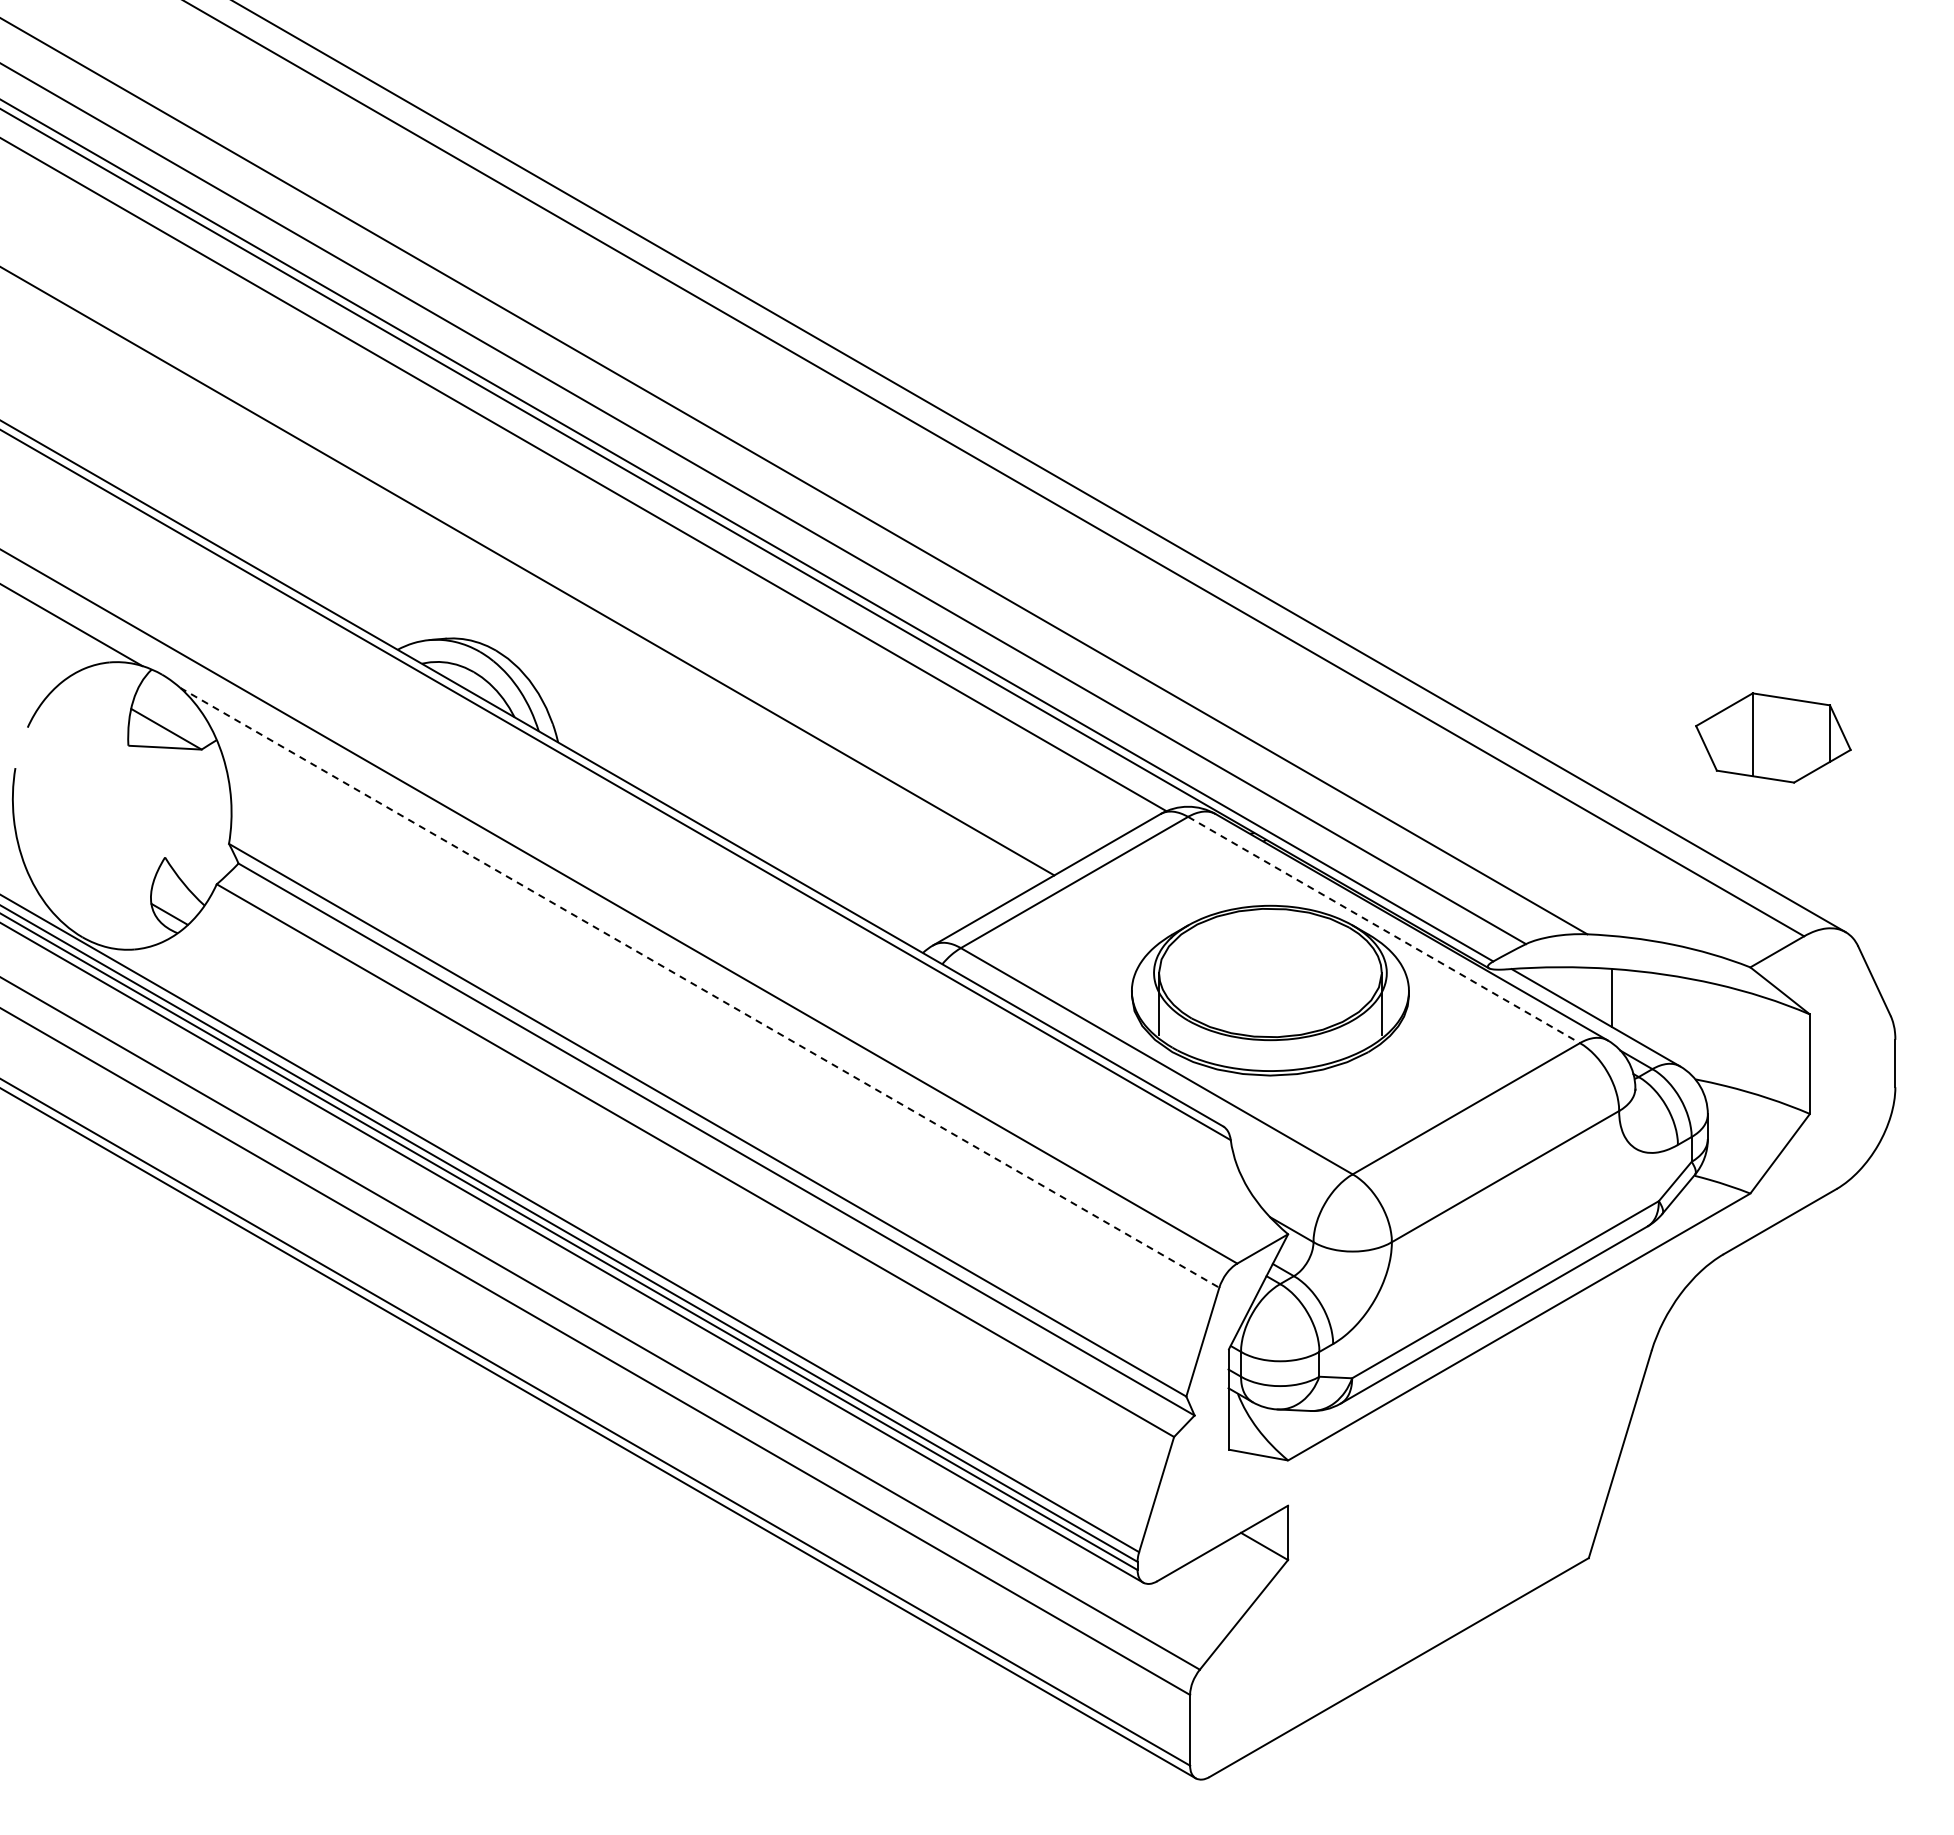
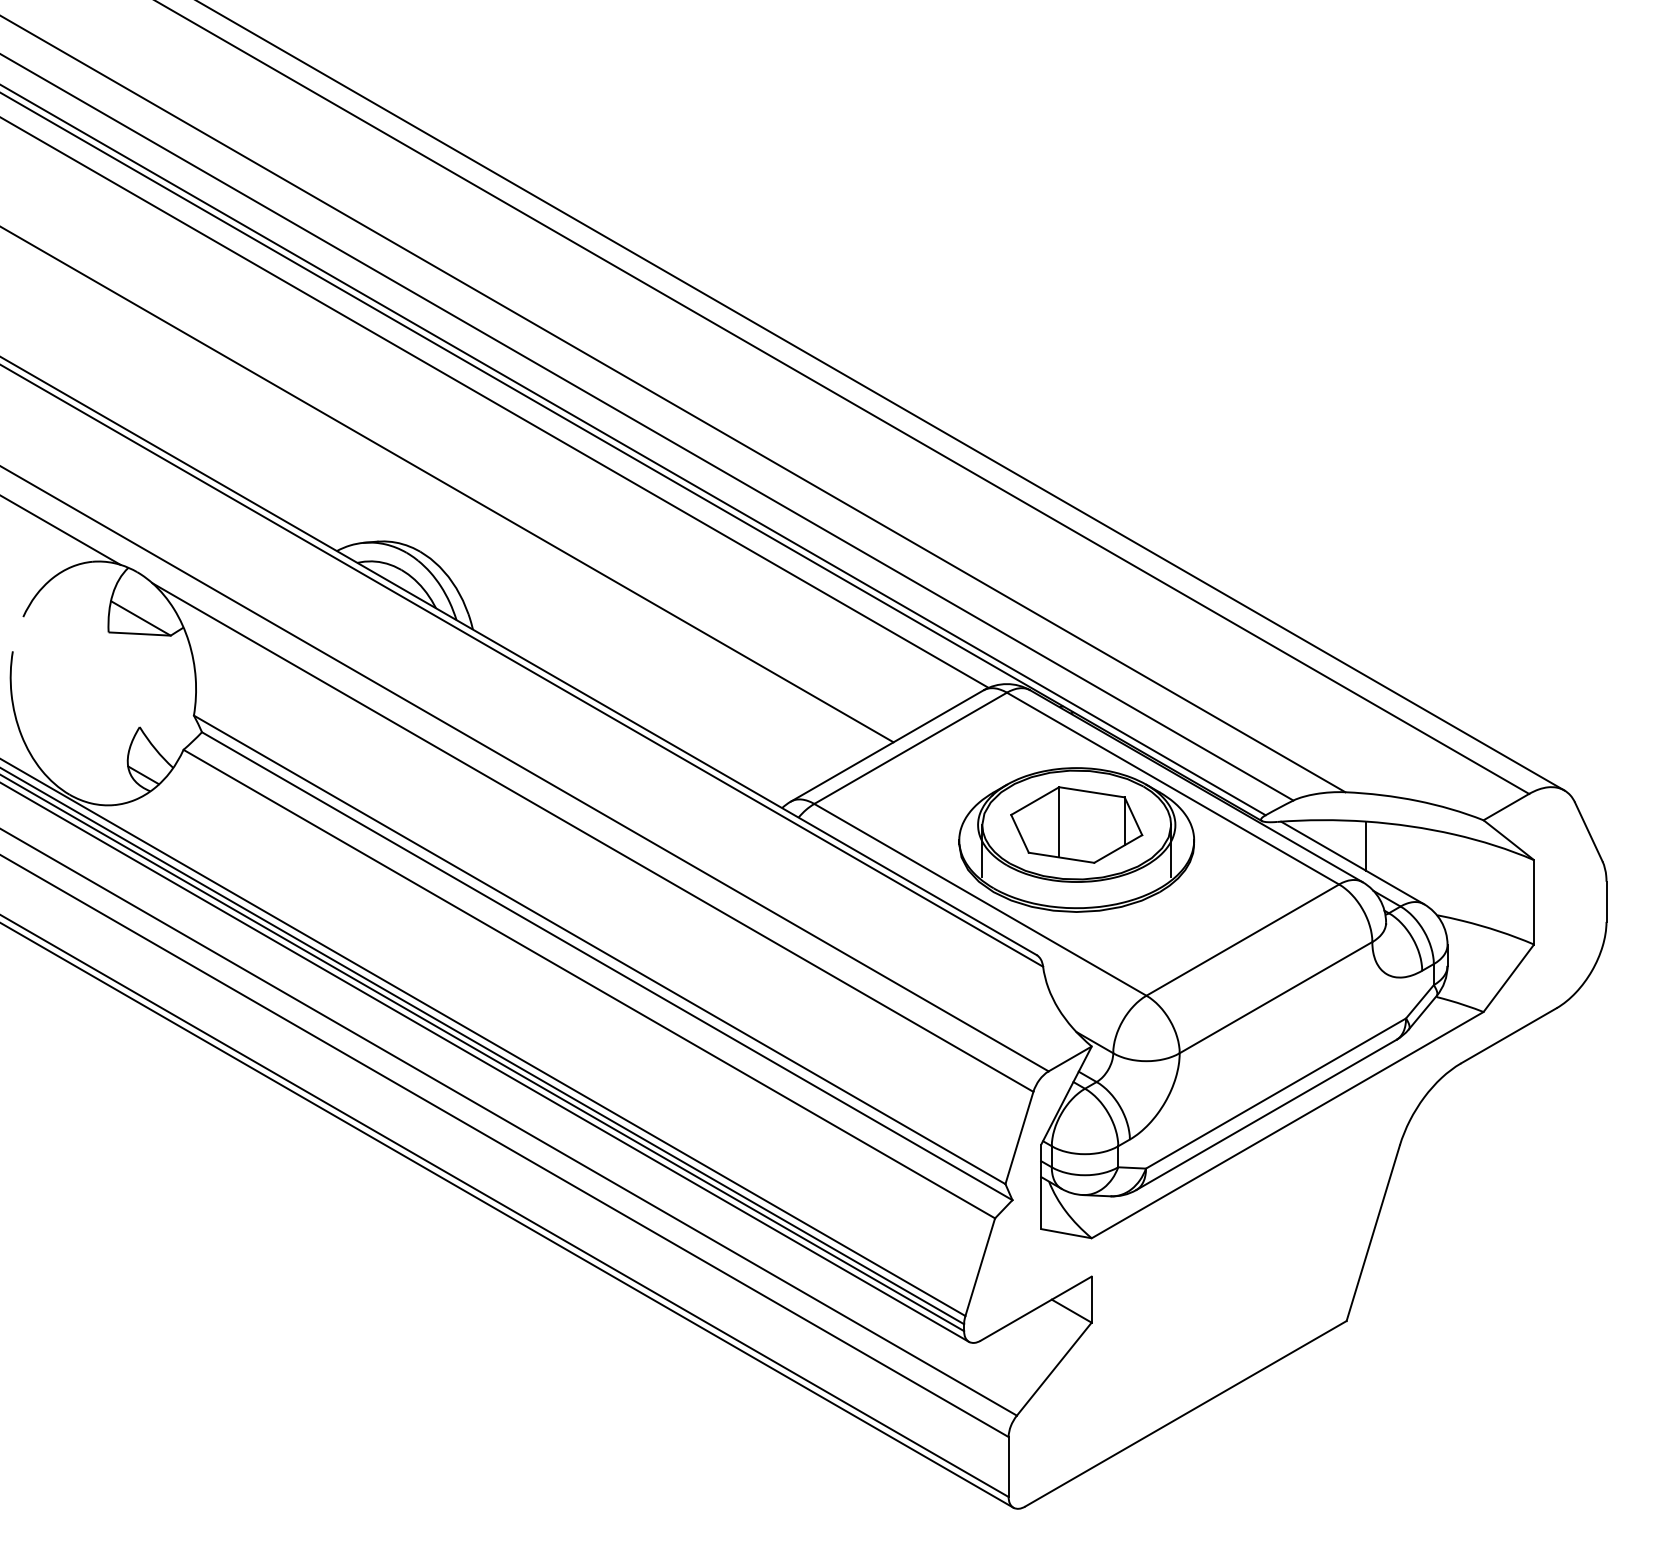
part: (1773, 737) -> (1076, 824), moved
line: (1384, 930) -> (1173, 789), dashed -> solid
line: (699, 987) -> (592, 837), dashed -> solid

